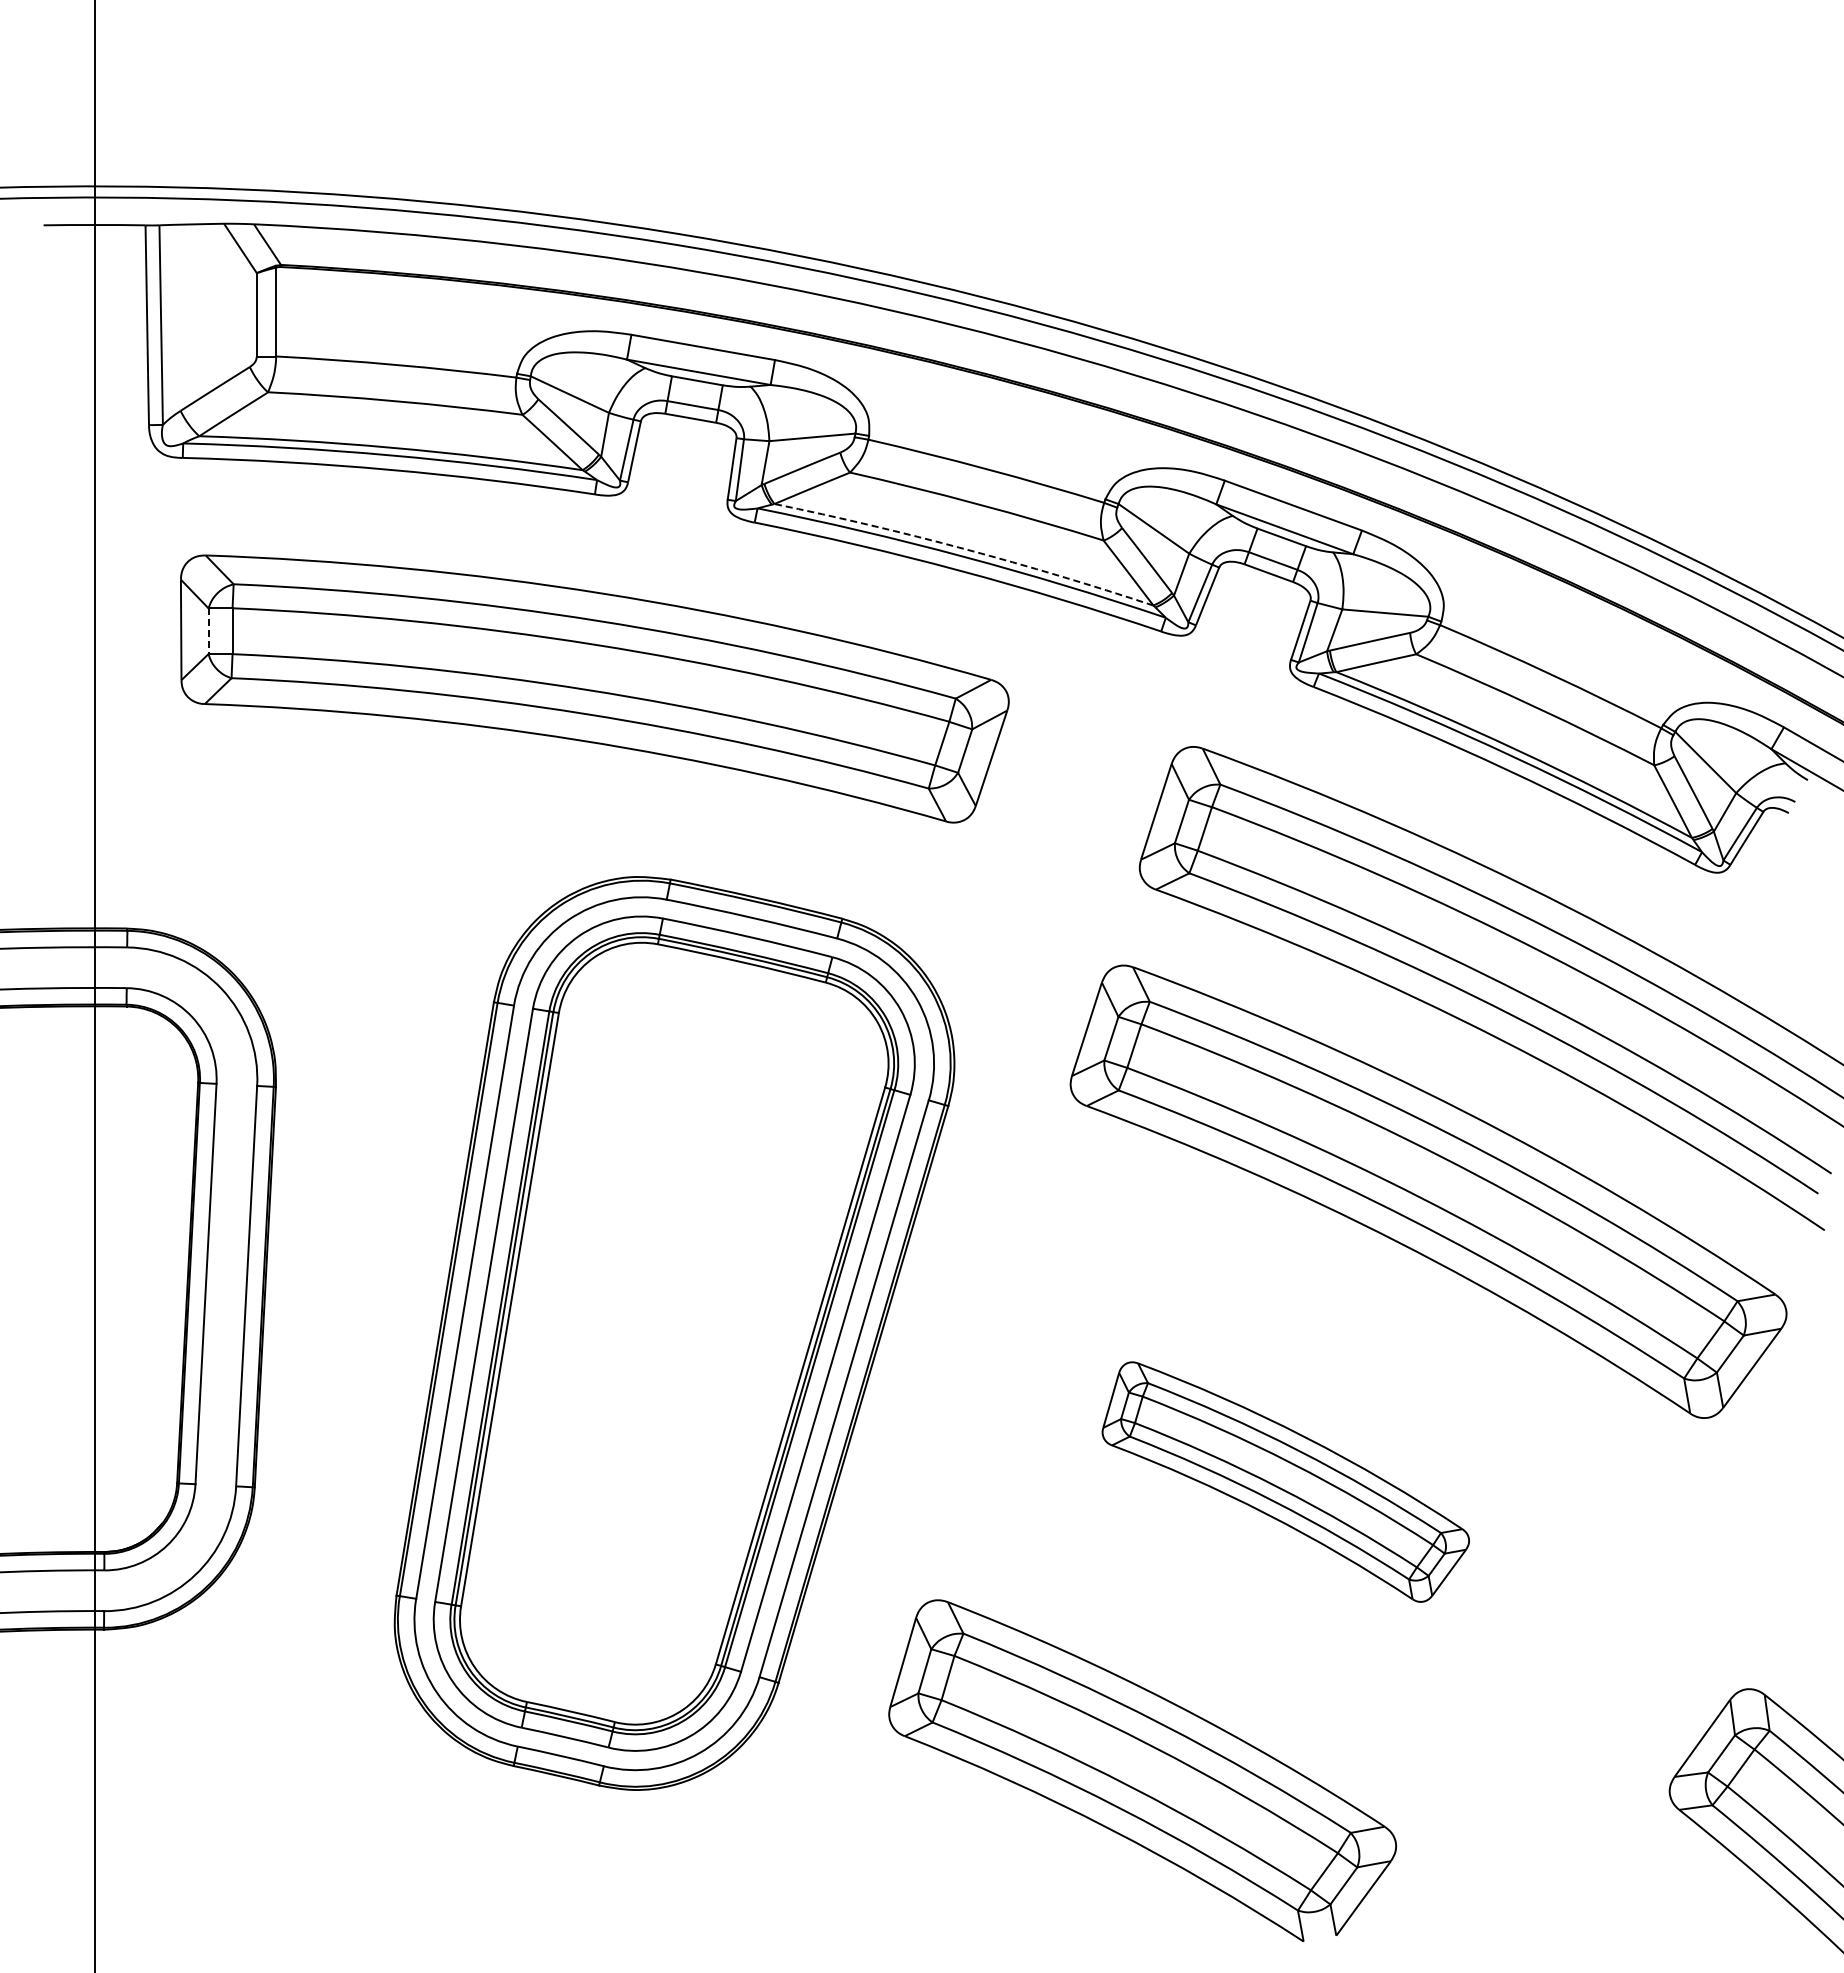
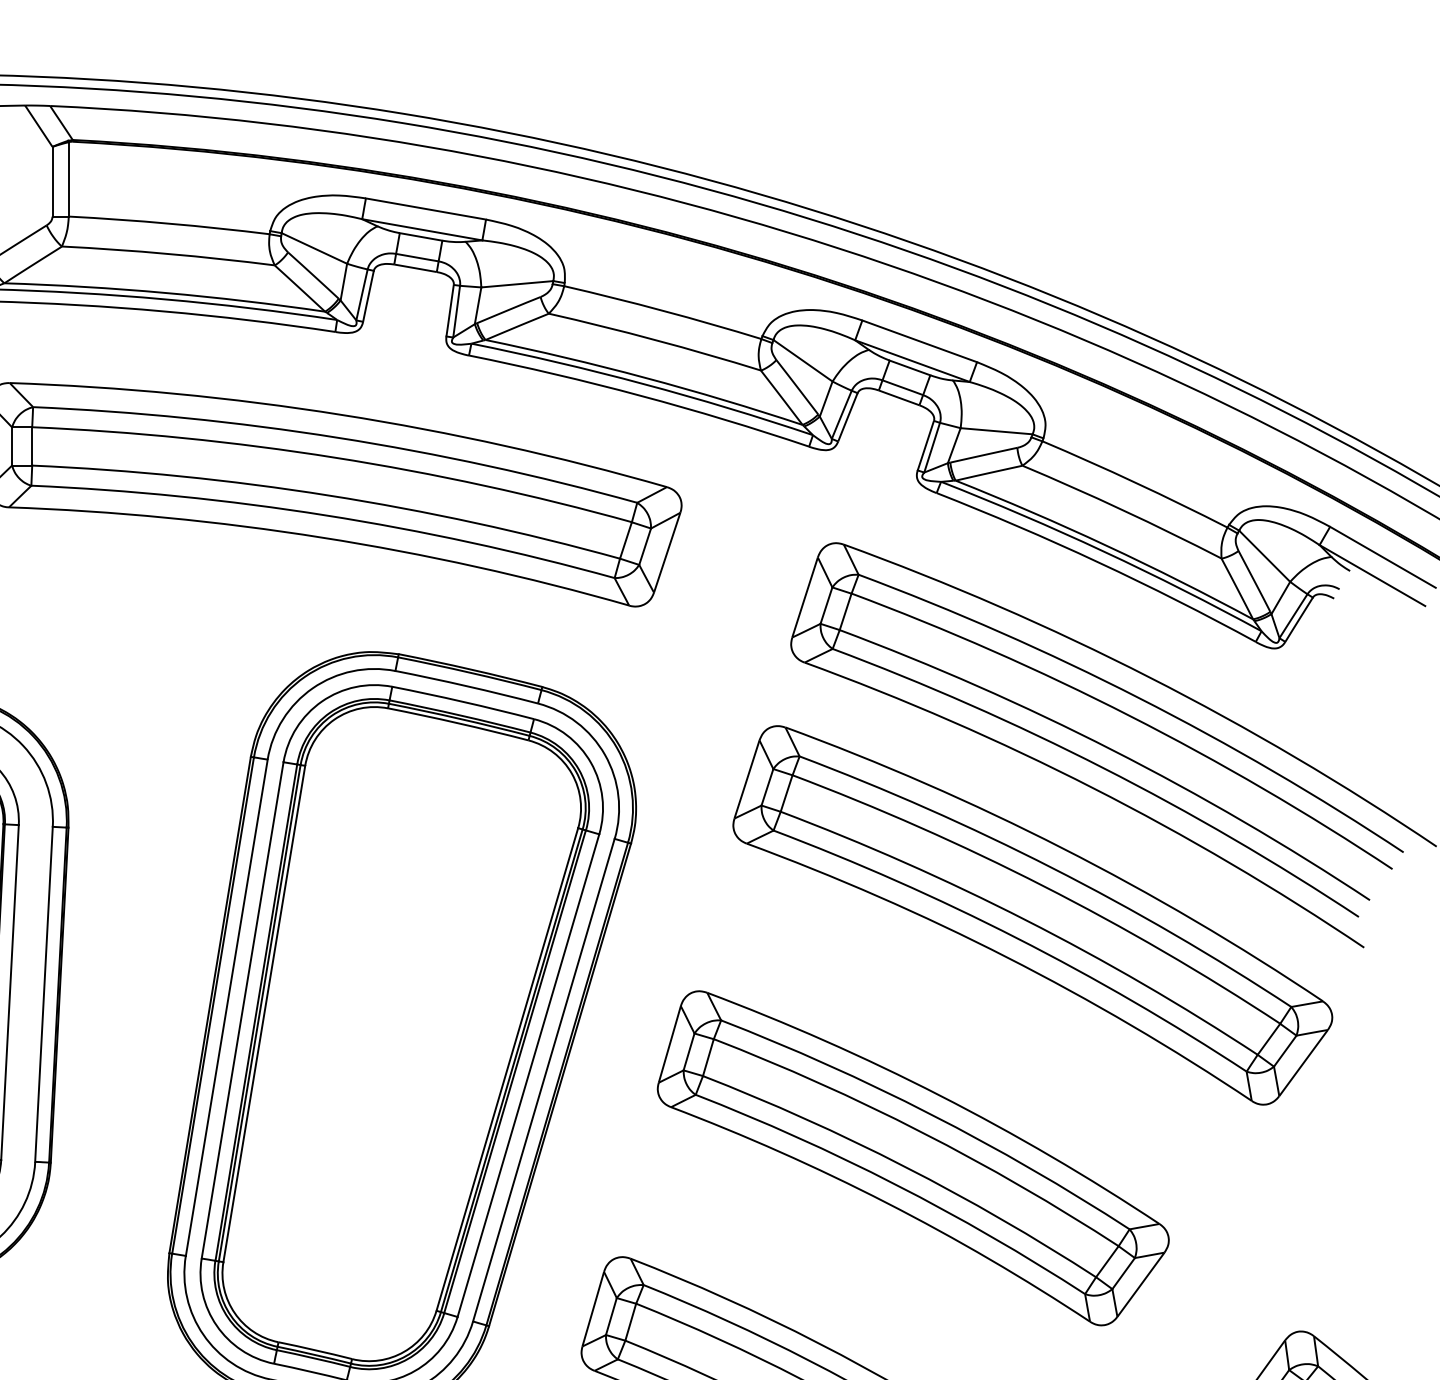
arc: (965, 549) -> (645, 378), dashed -> solid
line: (208, 631) -> (12, 446), dashed -> solid
part: (1285, 1481) -> (913, 1157), size x1.67

